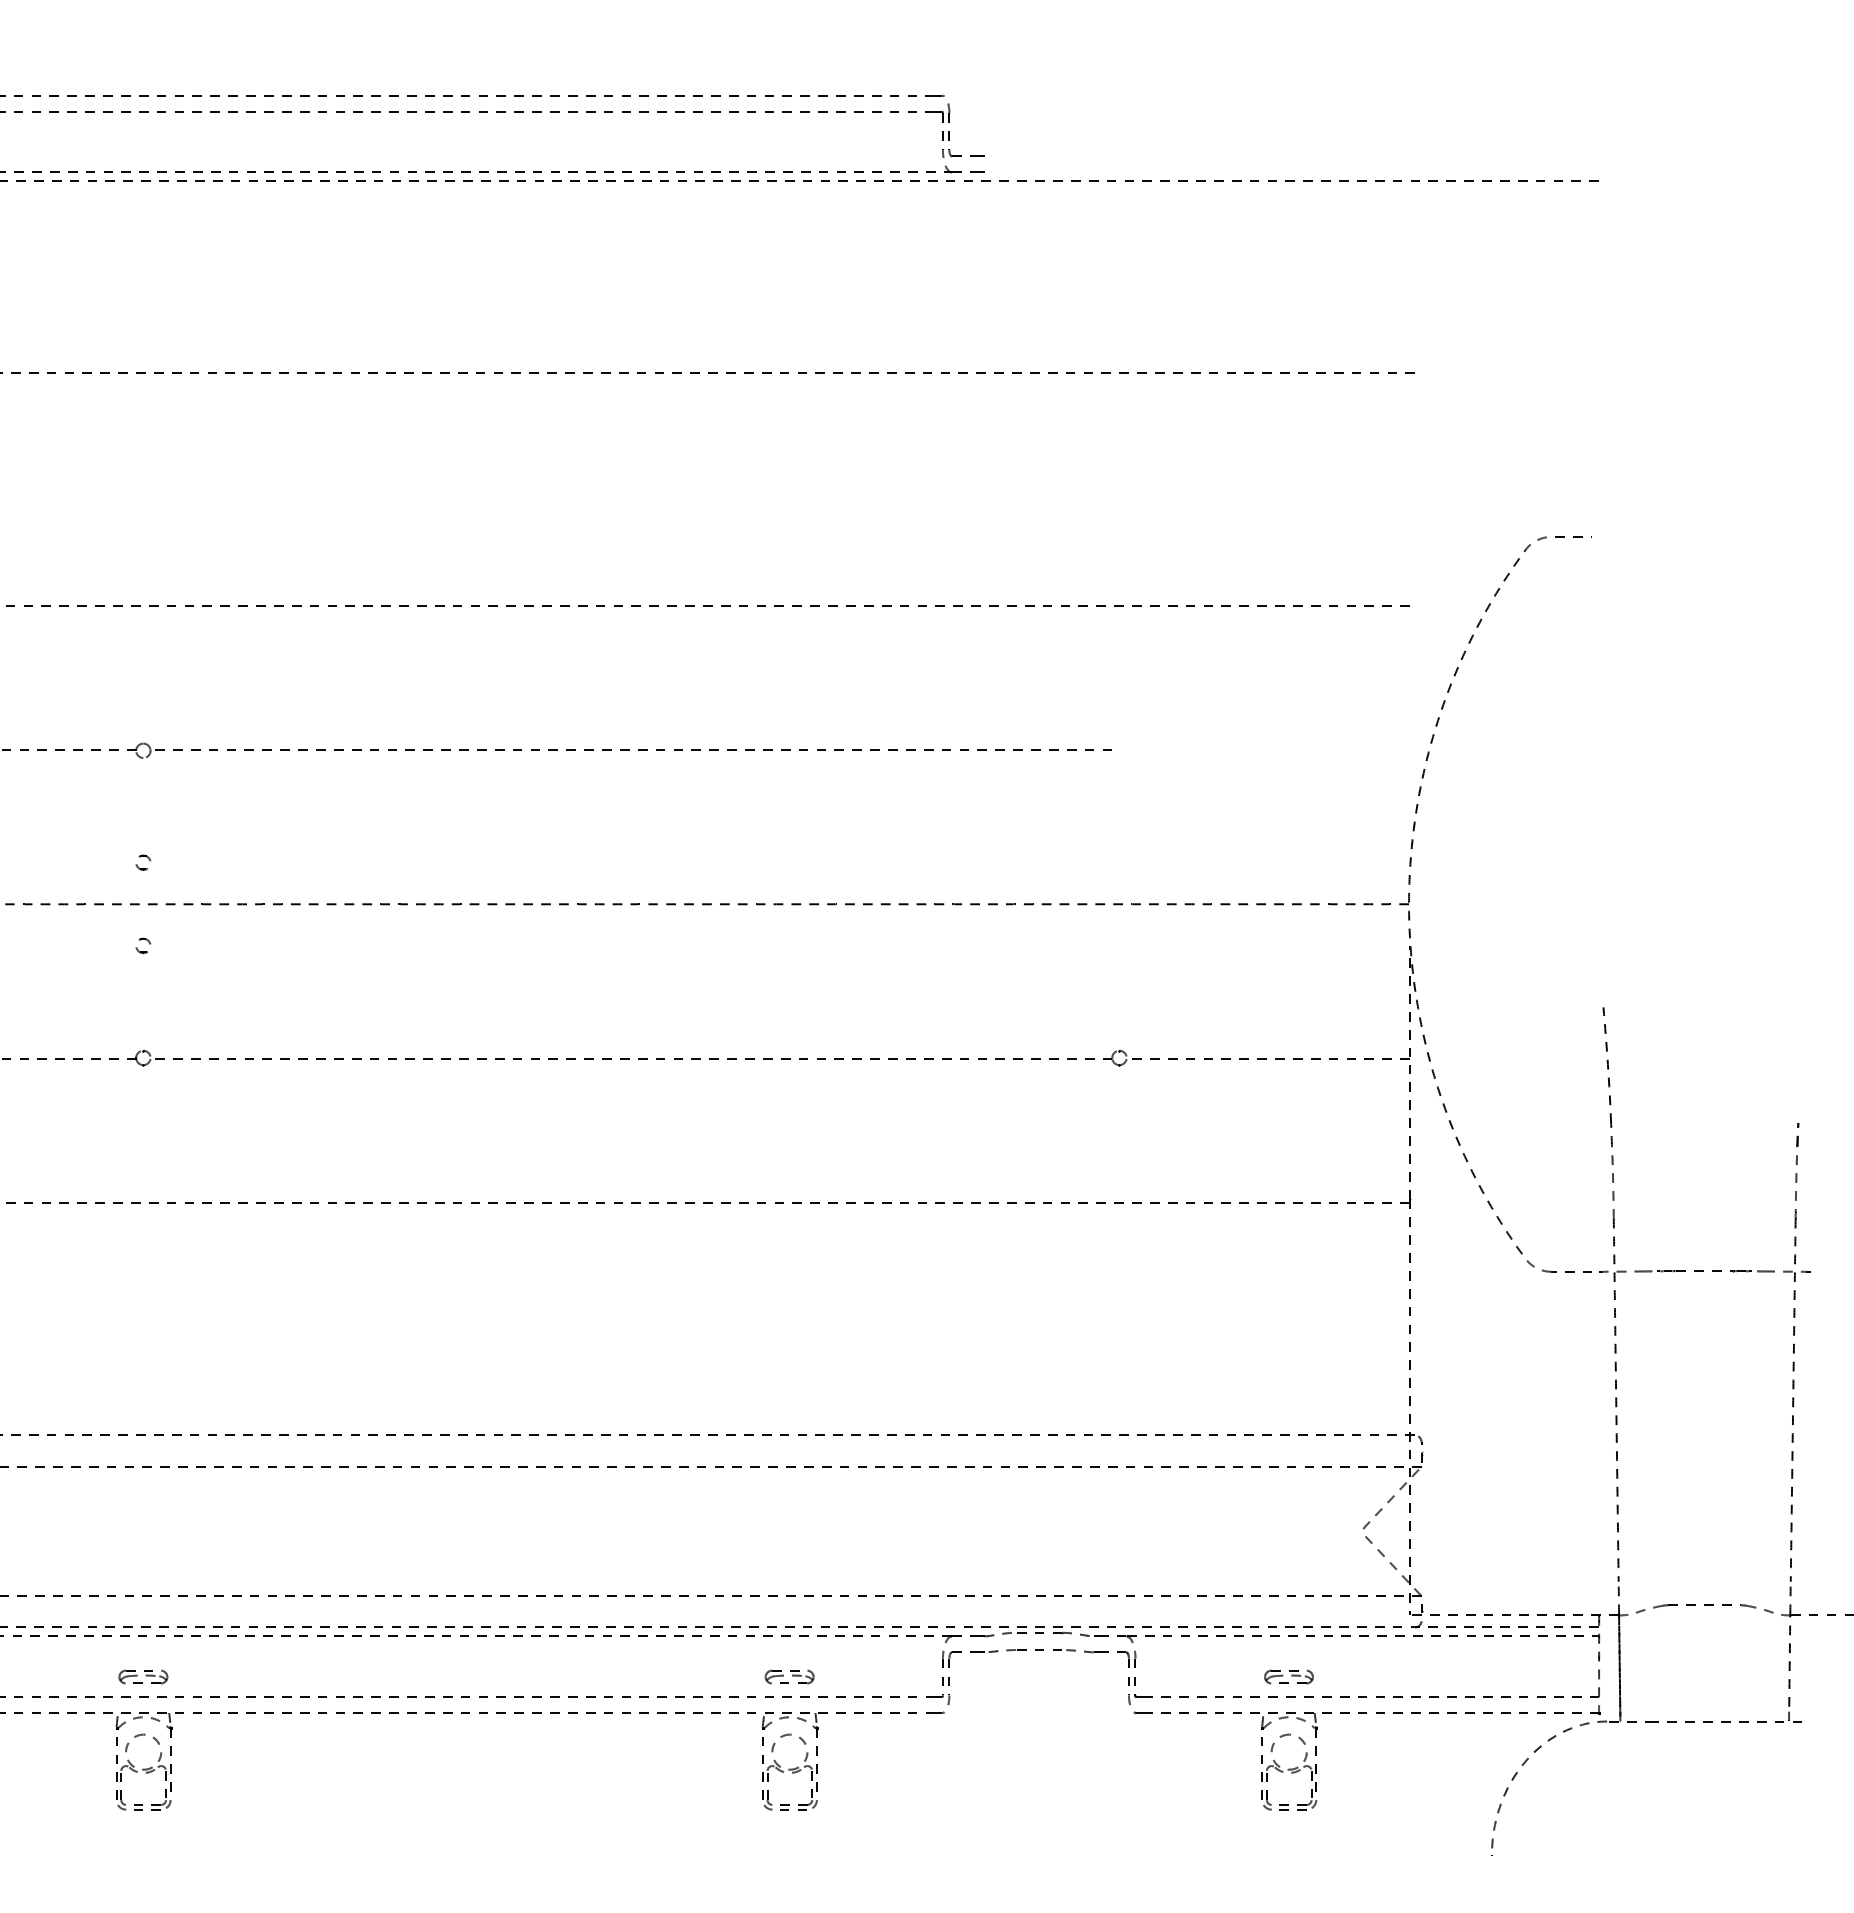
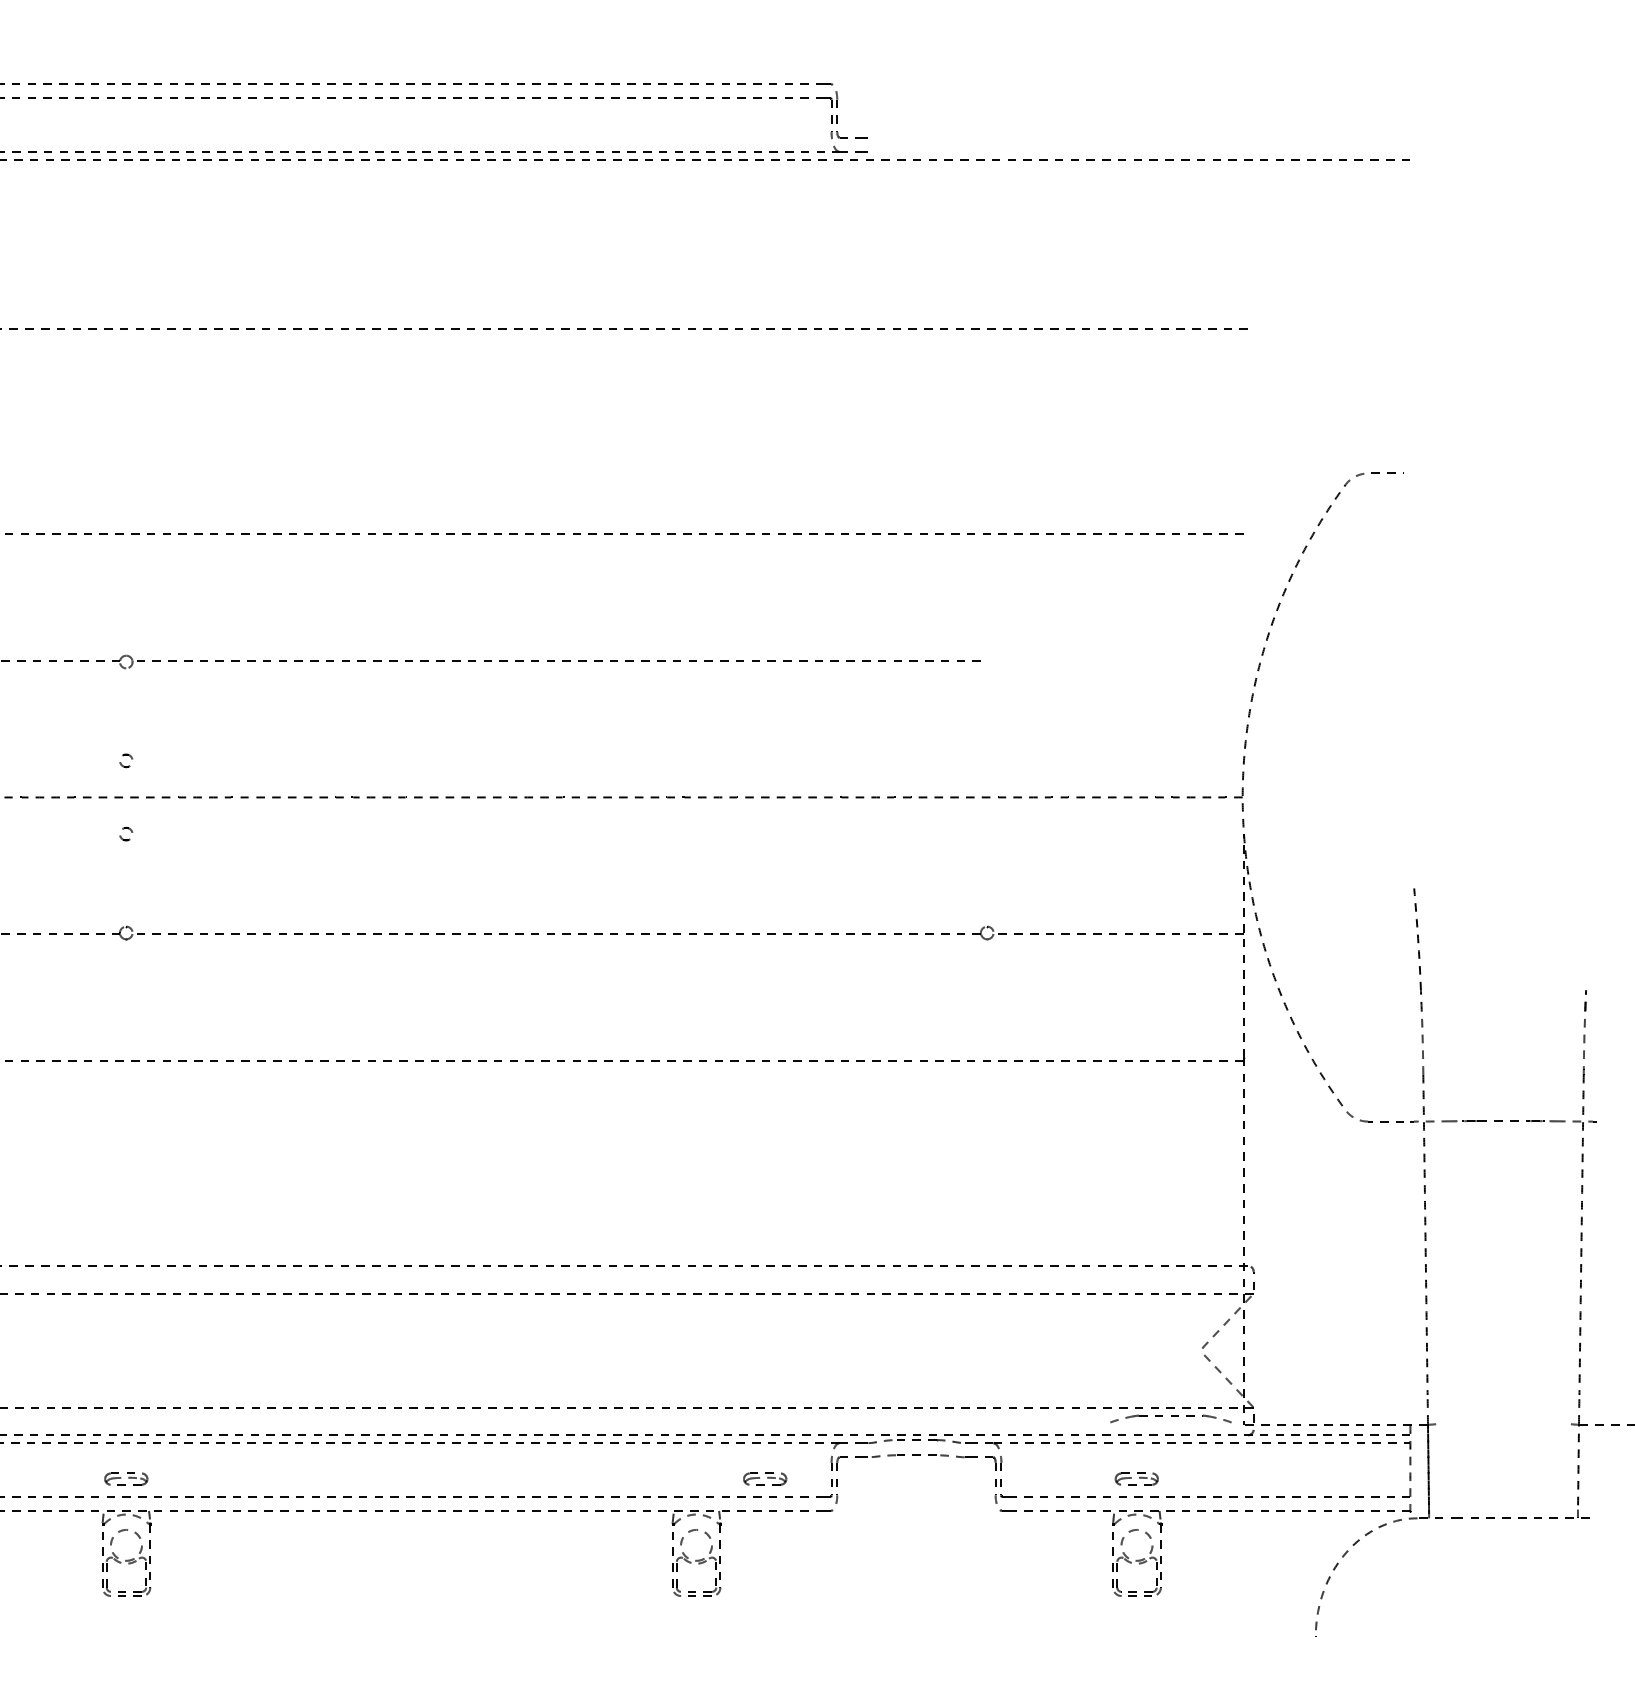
part: (1704, 1608) -> (1170, 1418), moved
part: (789, 1676) -> (765, 1478), moved

